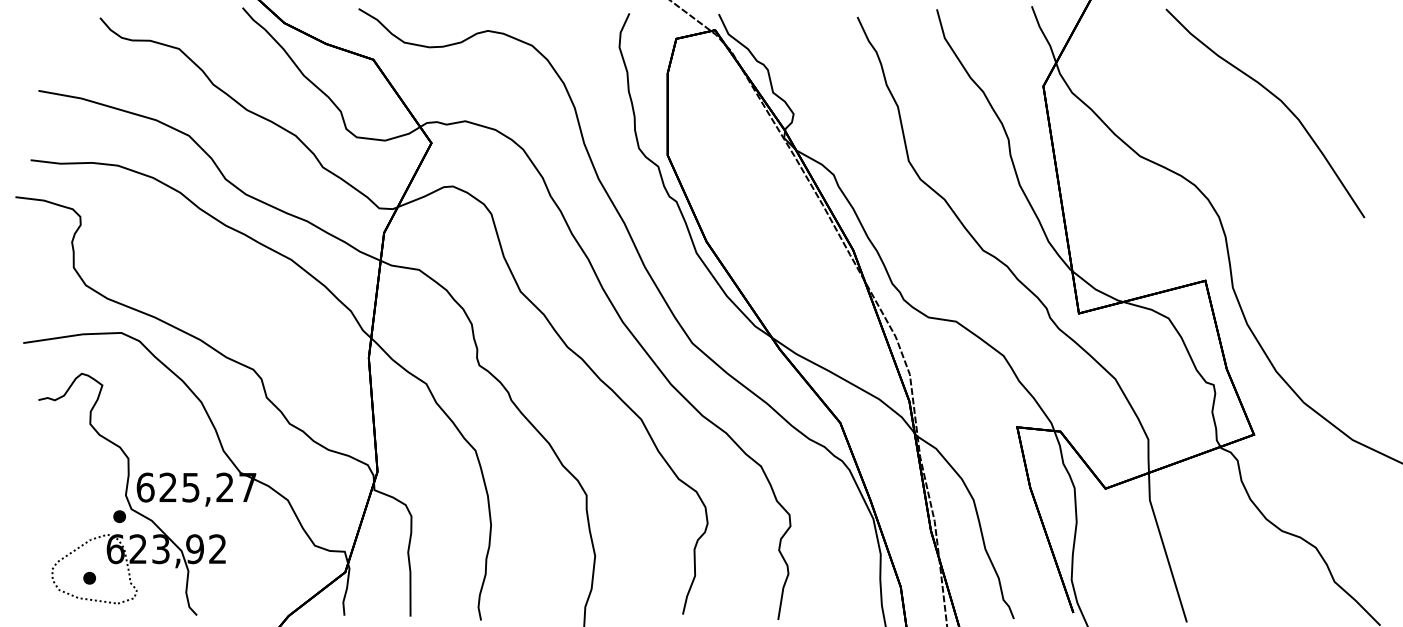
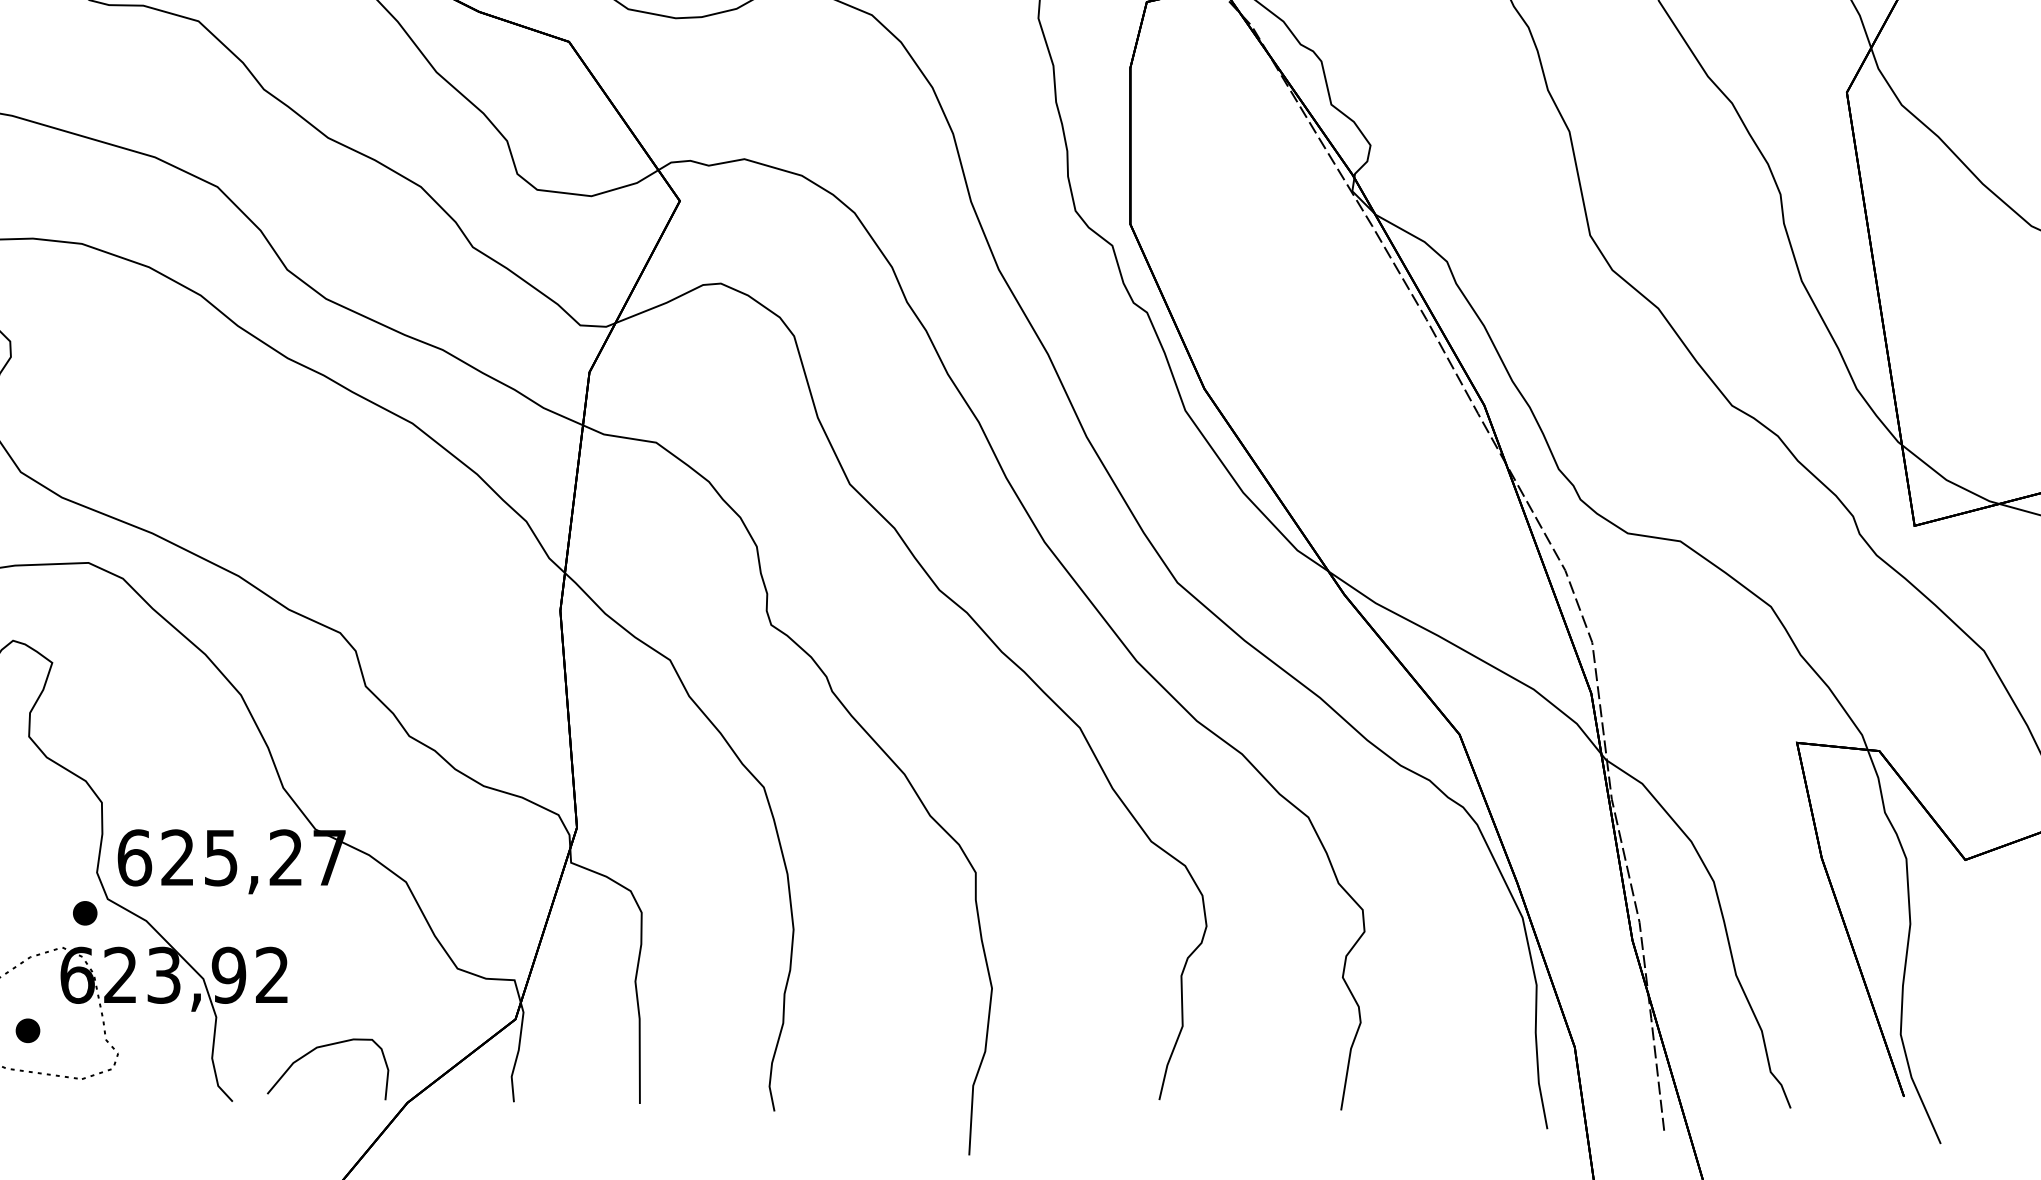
curve: (244, 587) -> (323, 1048), added

